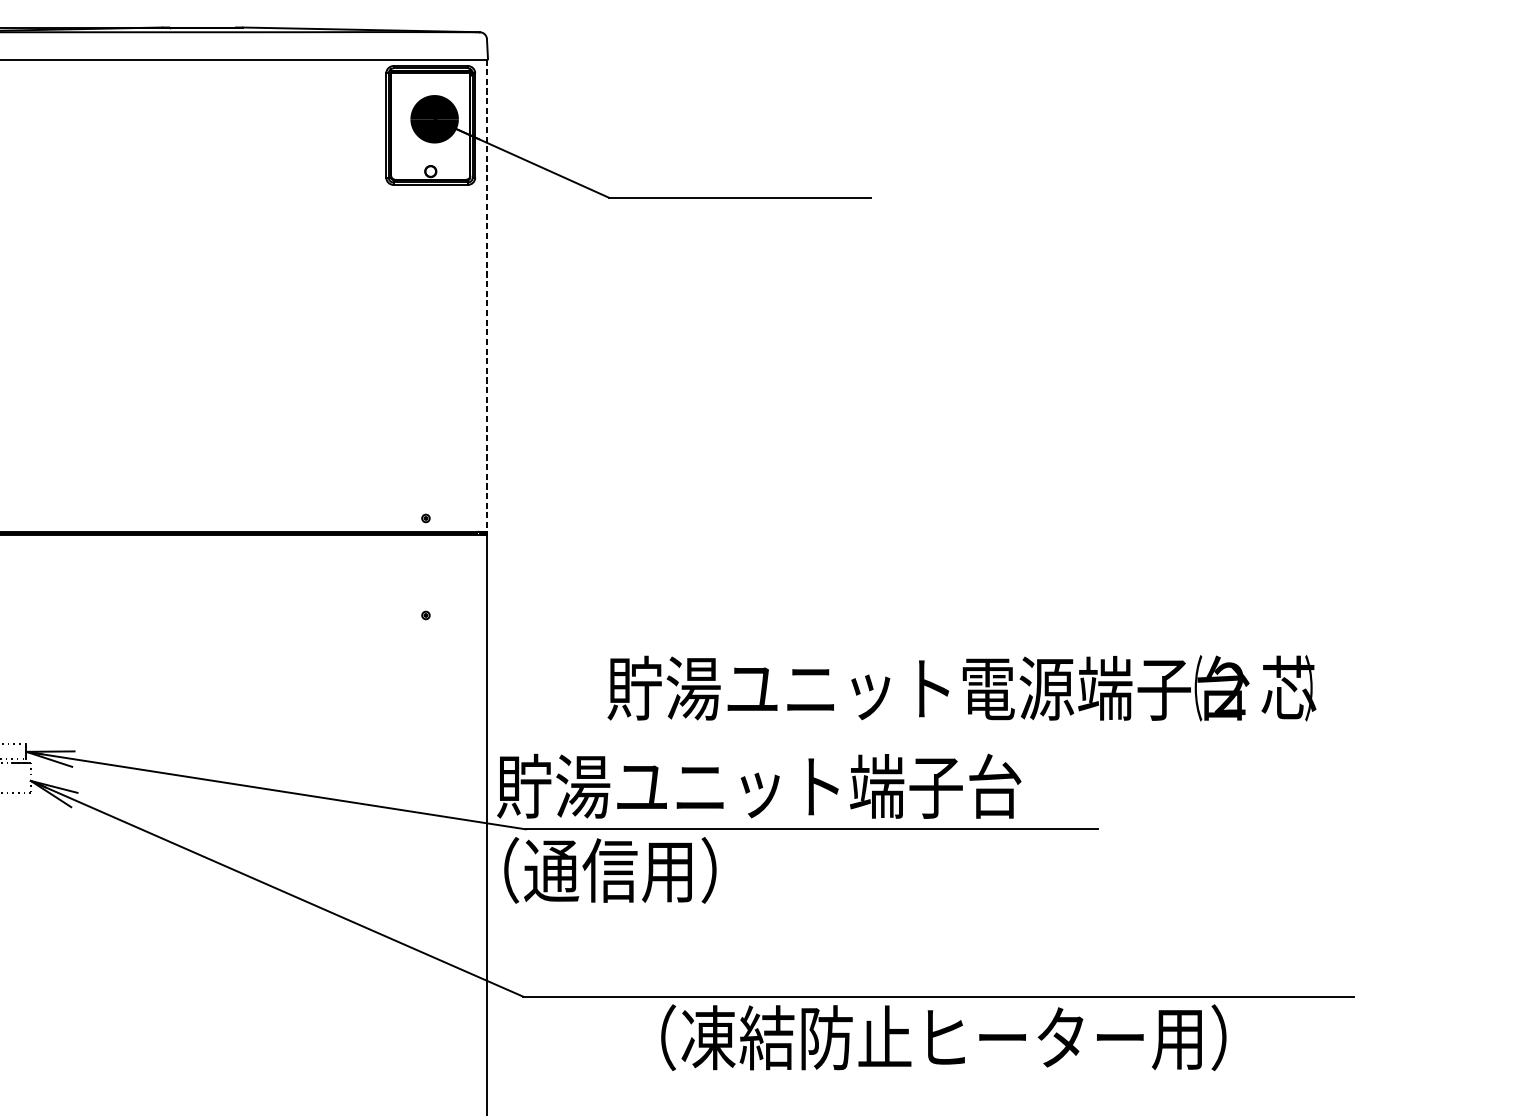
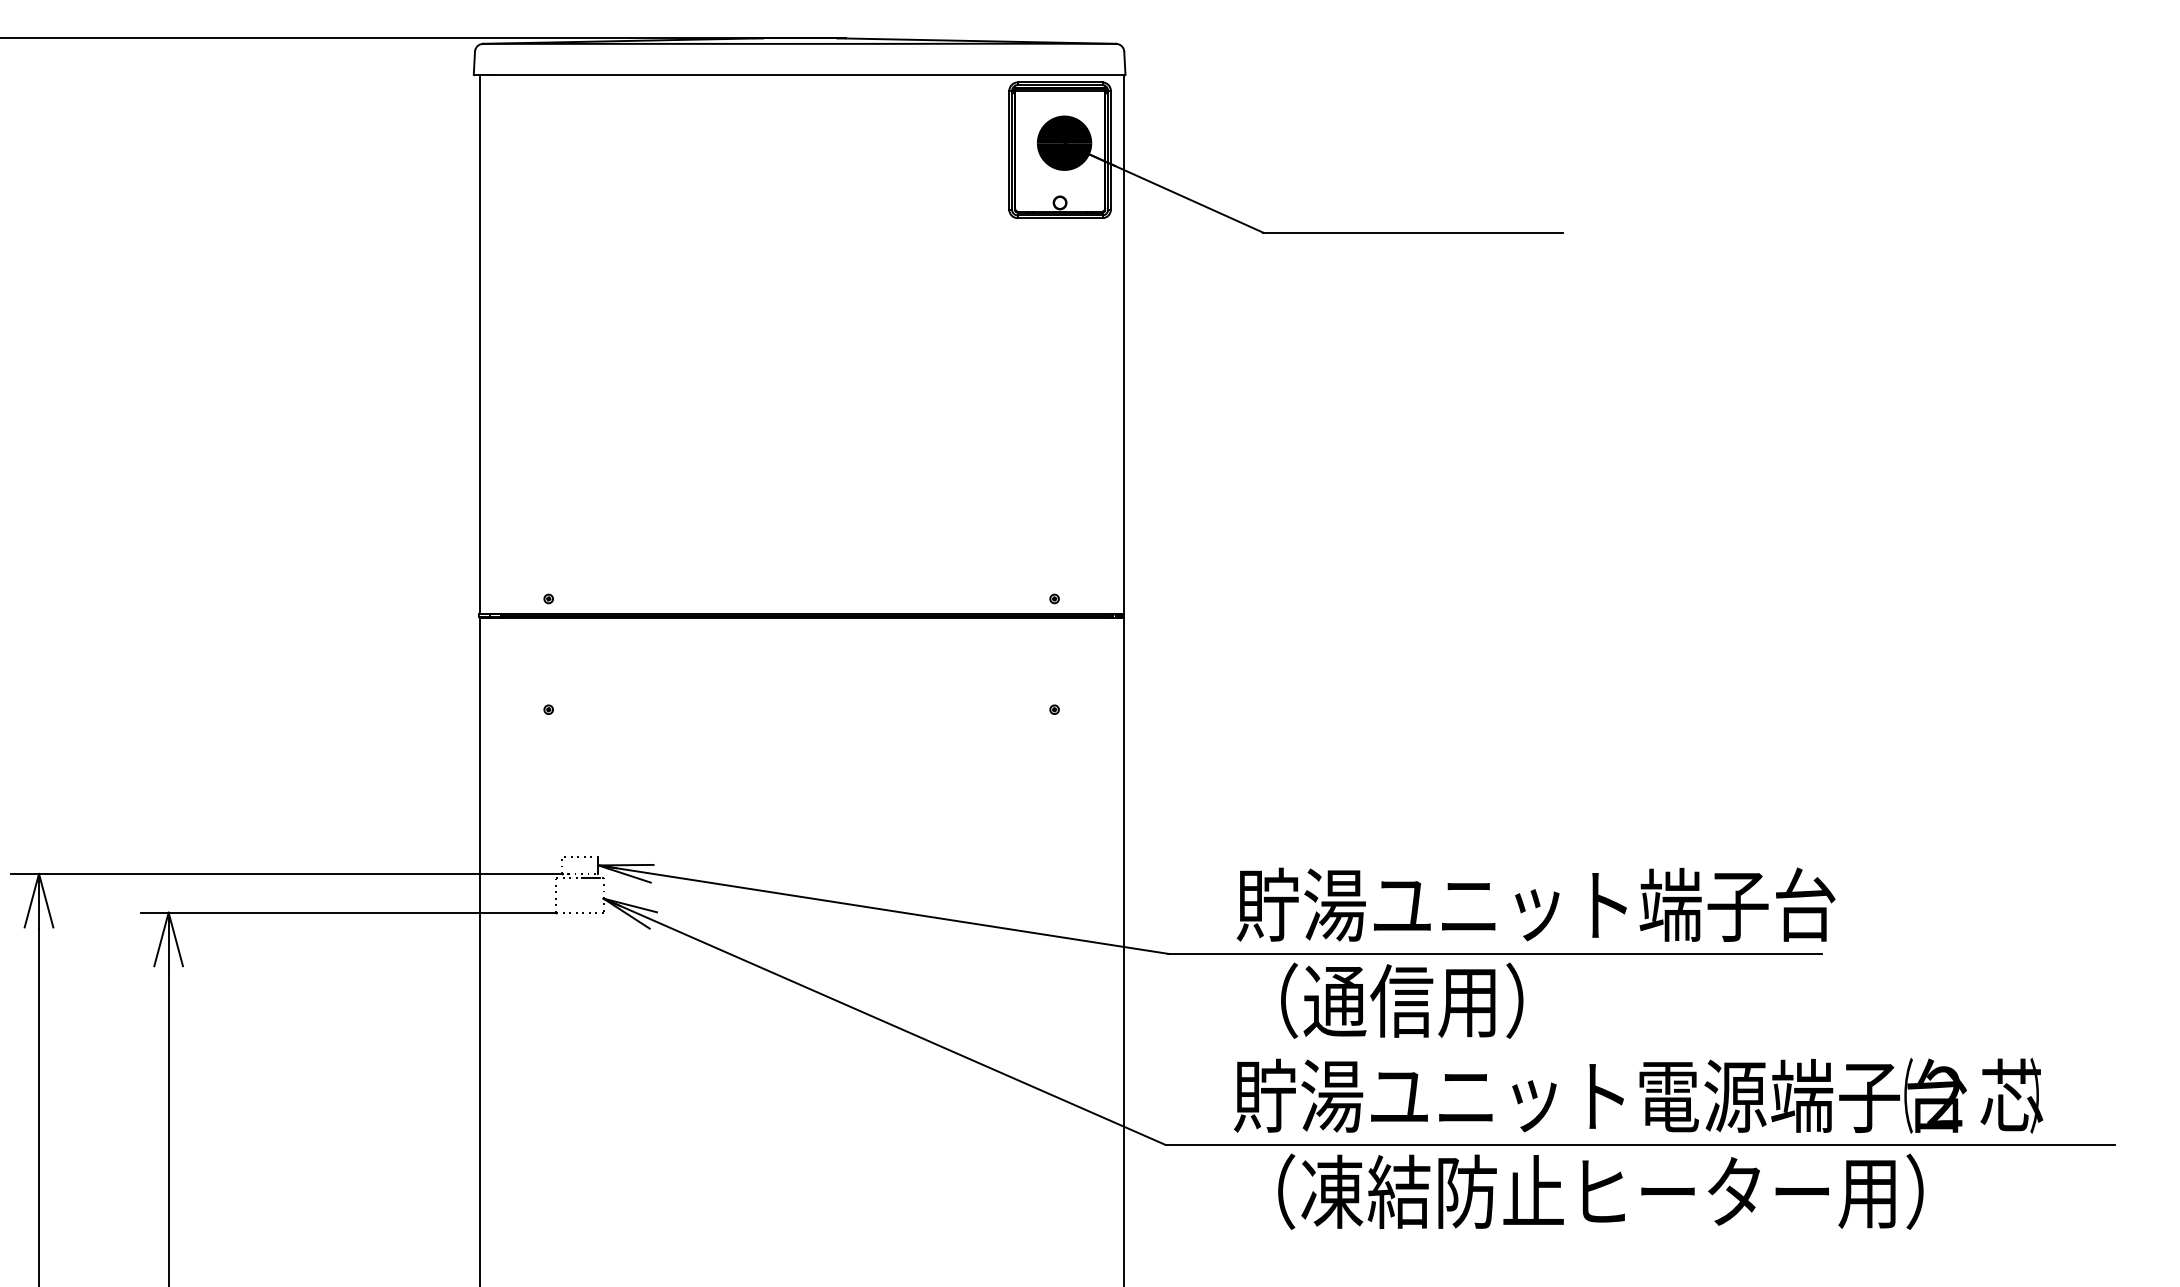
line: (486, 295) -> (1123, 344), dashed -> solid
text: (961, 687) -> (1638, 1095), moved
text: (758, 786) -> (1535, 904), moved
text: (610, 870) -> (1402, 1000), moved
text: (943, 1037) -> (1600, 1191), moved

